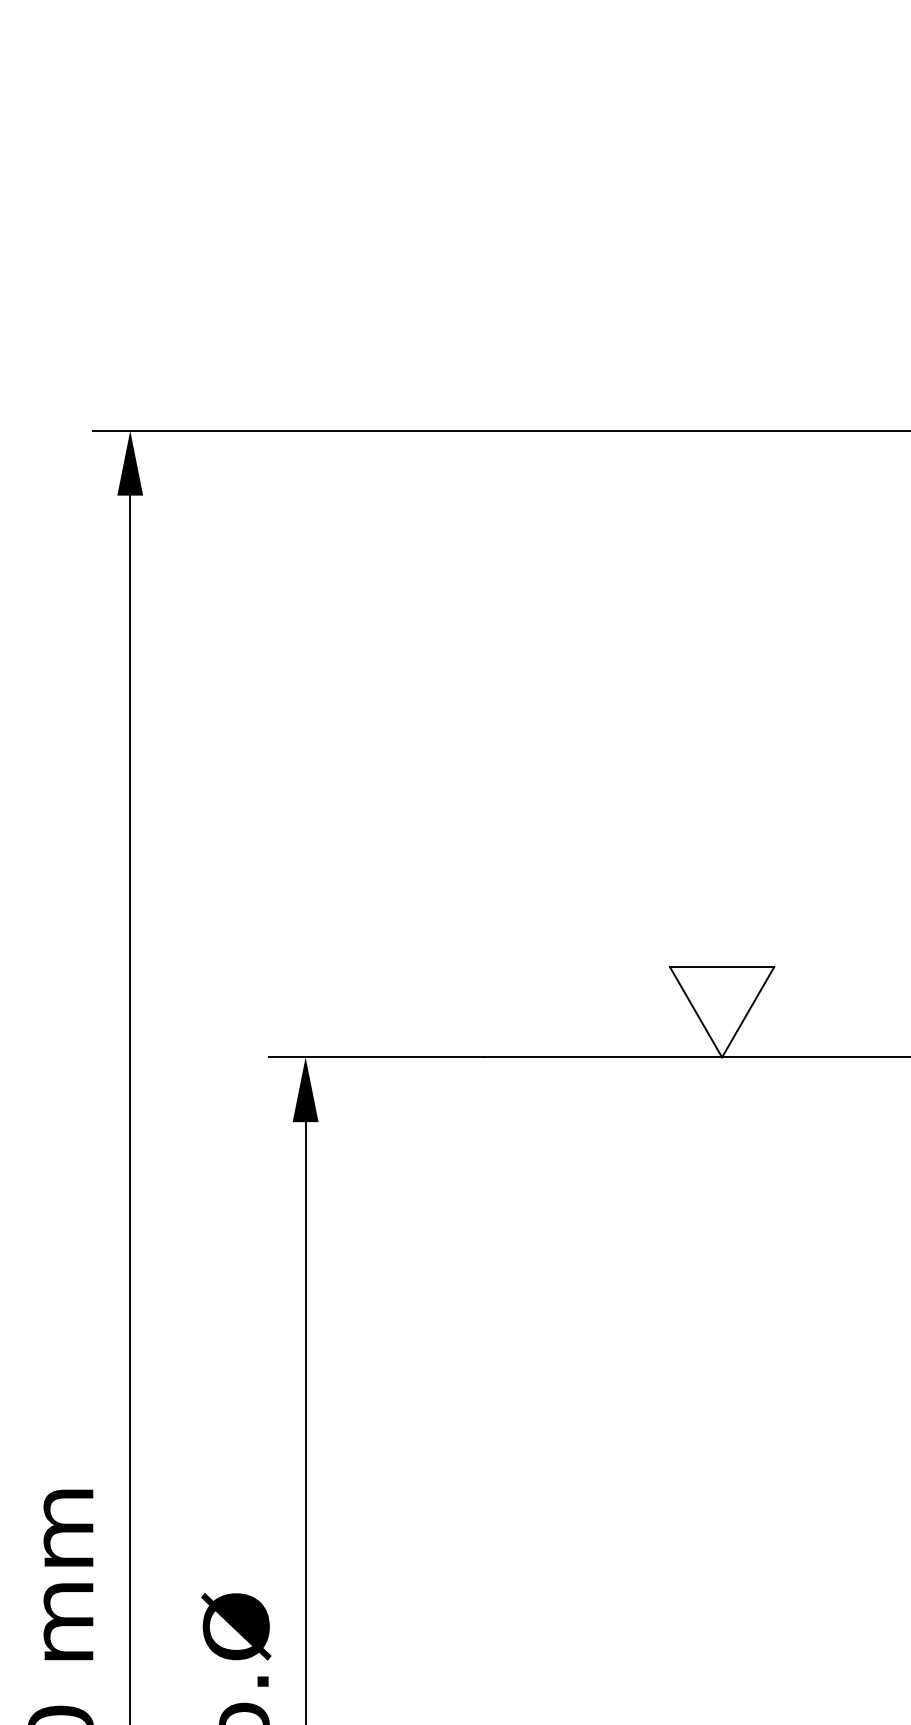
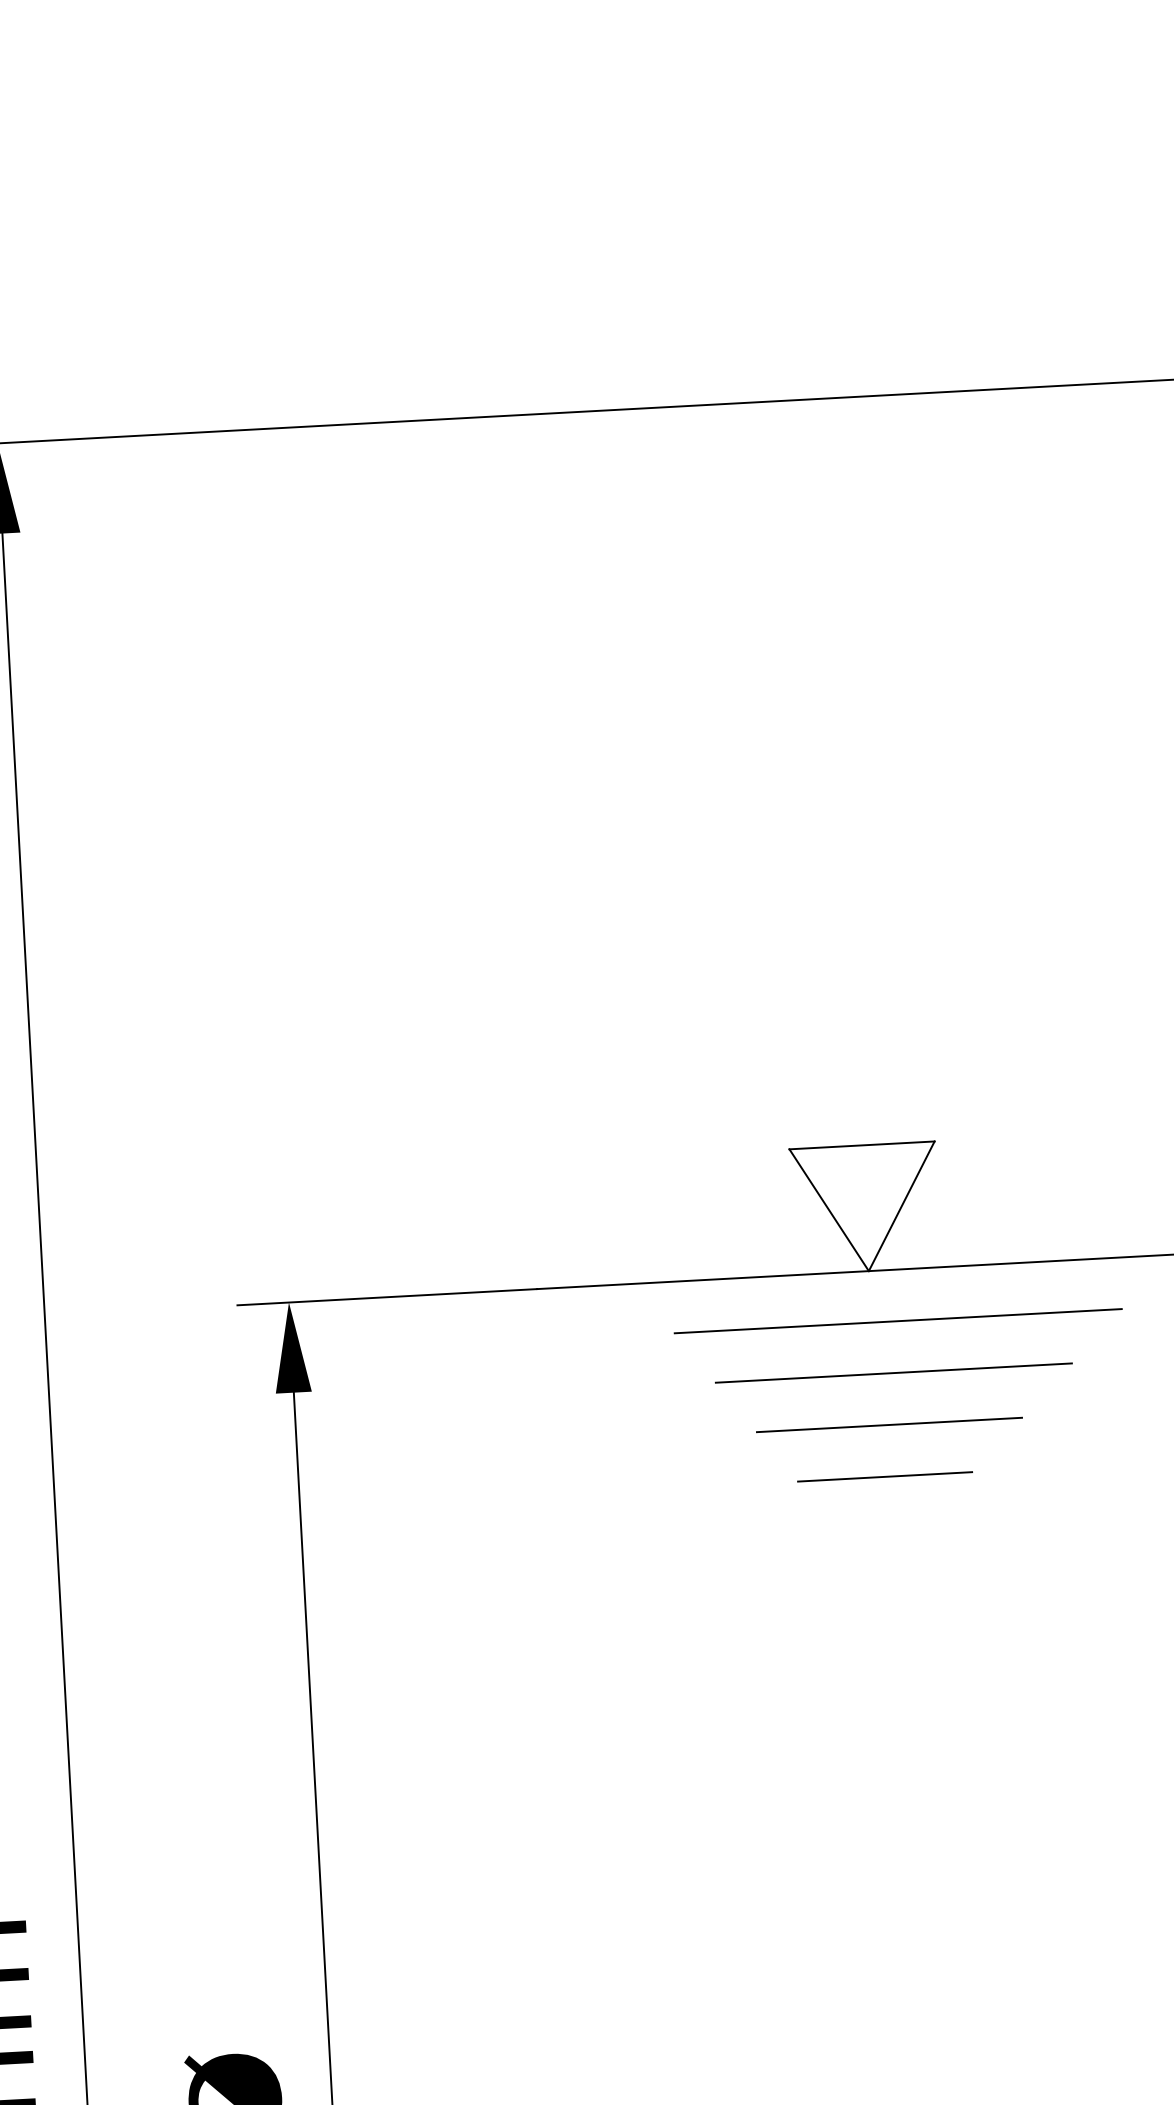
line: (740, 1094) -> (897, 1321), added
line: (735, 1131) -> (893, 1373), added
line: (730, 1168) -> (888, 1425), added
line: (725, 1204) -> (884, 1475), added

